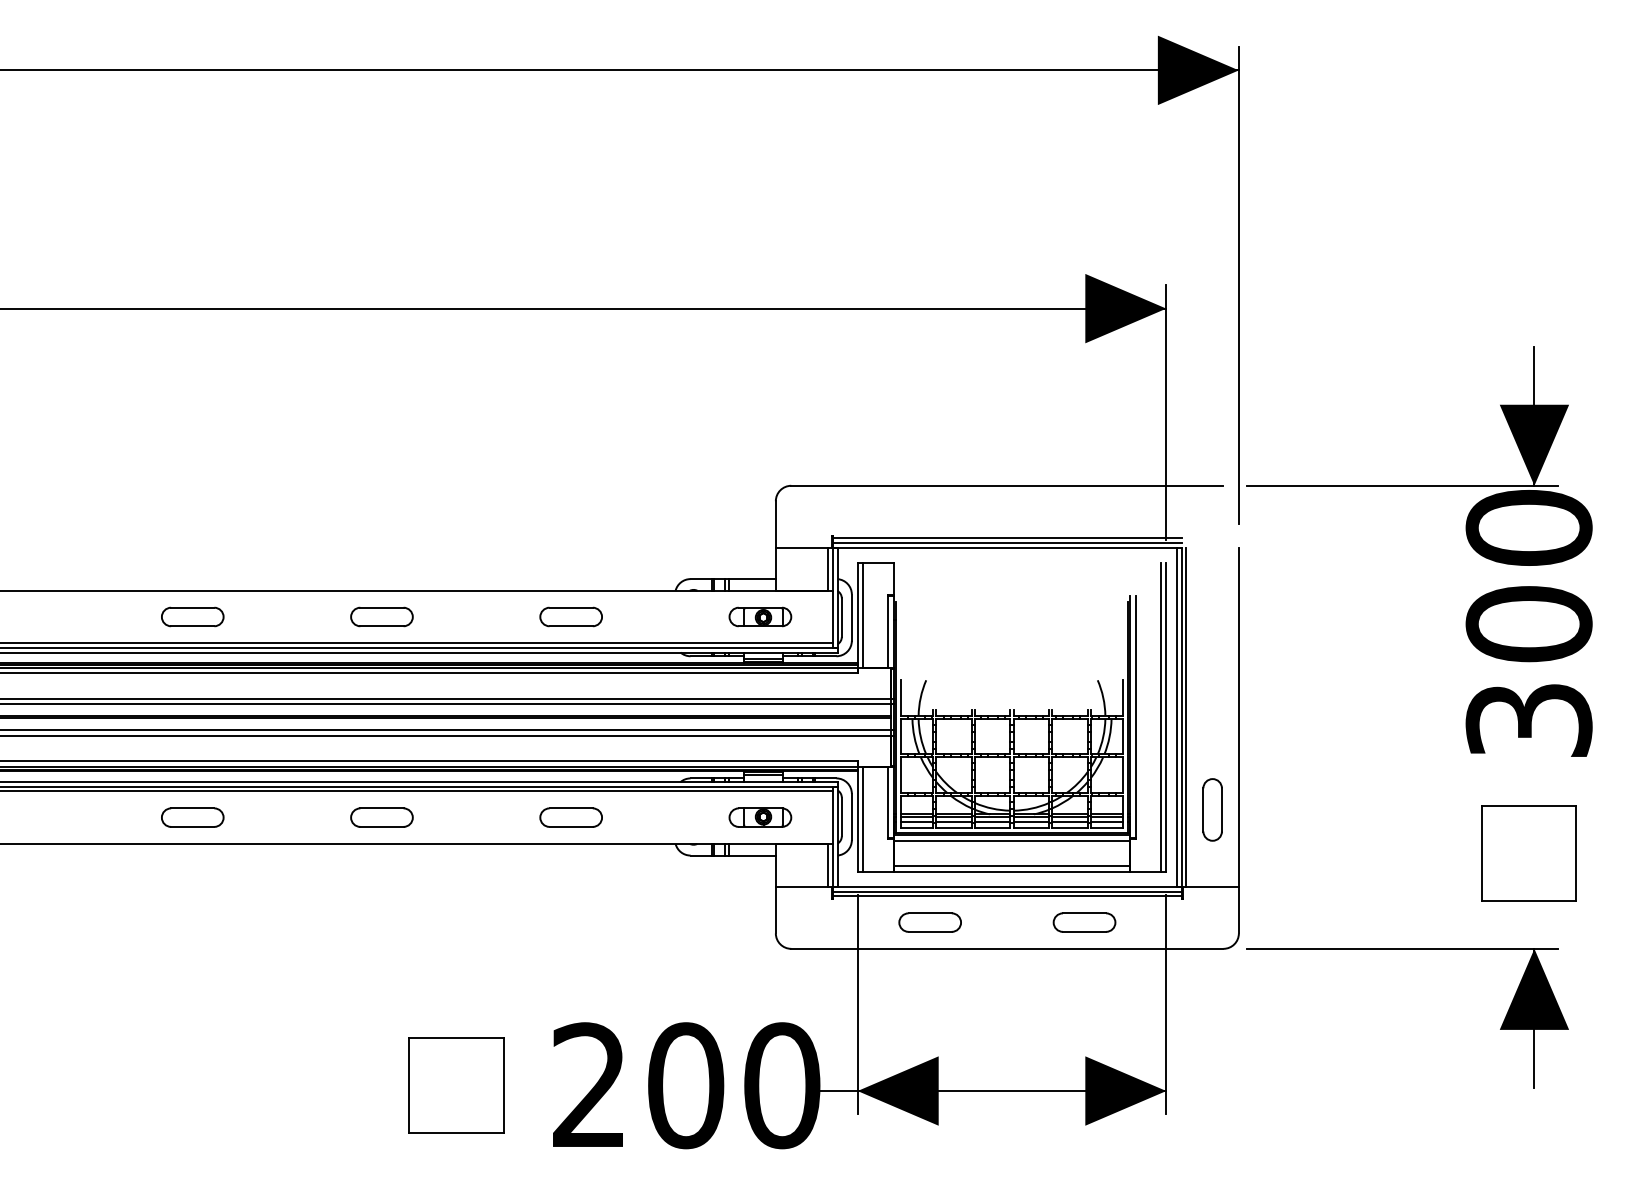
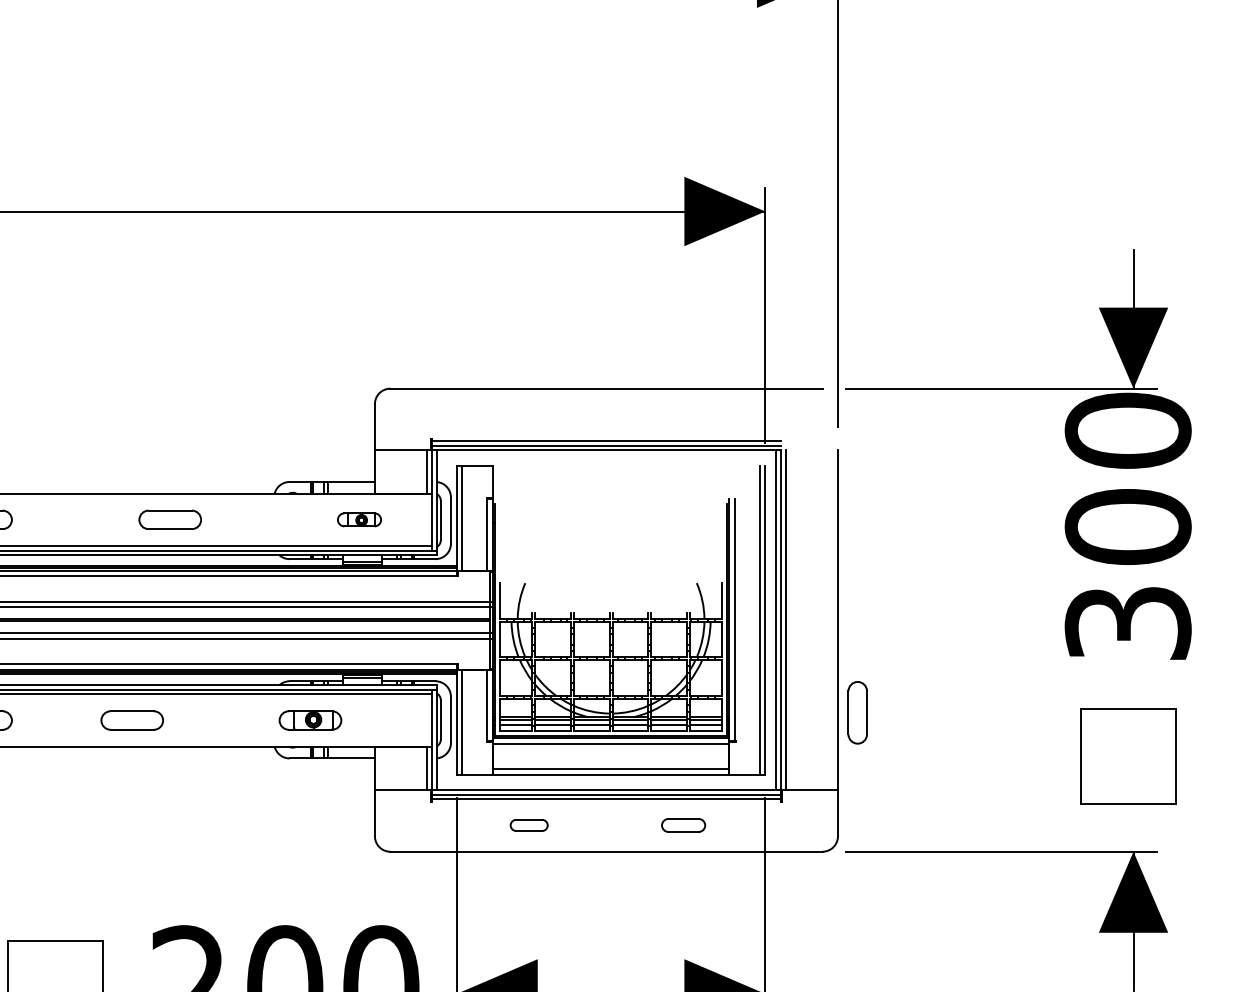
part: (760, 616) -> (359, 519), size x0.7
part: (1212, 809) -> (857, 712), moved
part: (570, 817) -> (131, 720), moved
part: (760, 817) -> (310, 720), moved
part: (929, 922) -> (528, 825), size x0.6
part: (1084, 922) -> (683, 825), size x0.7

